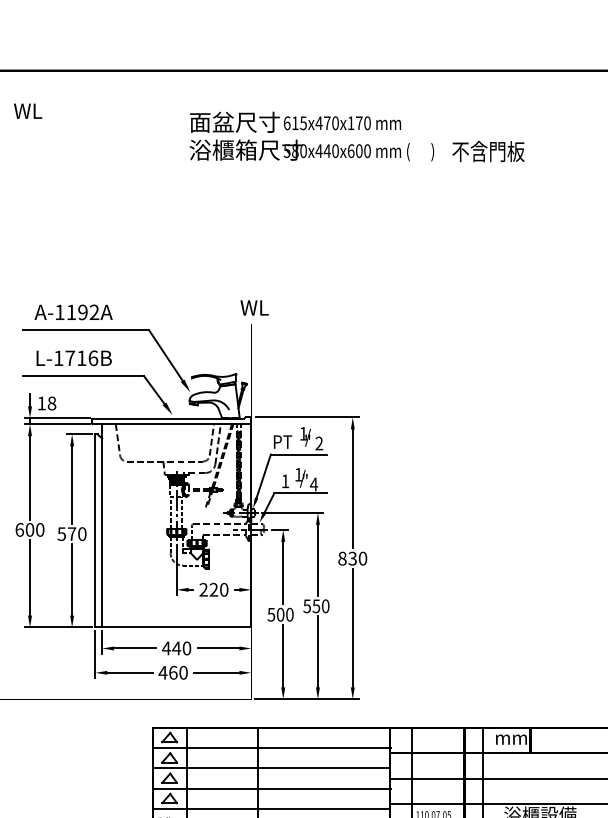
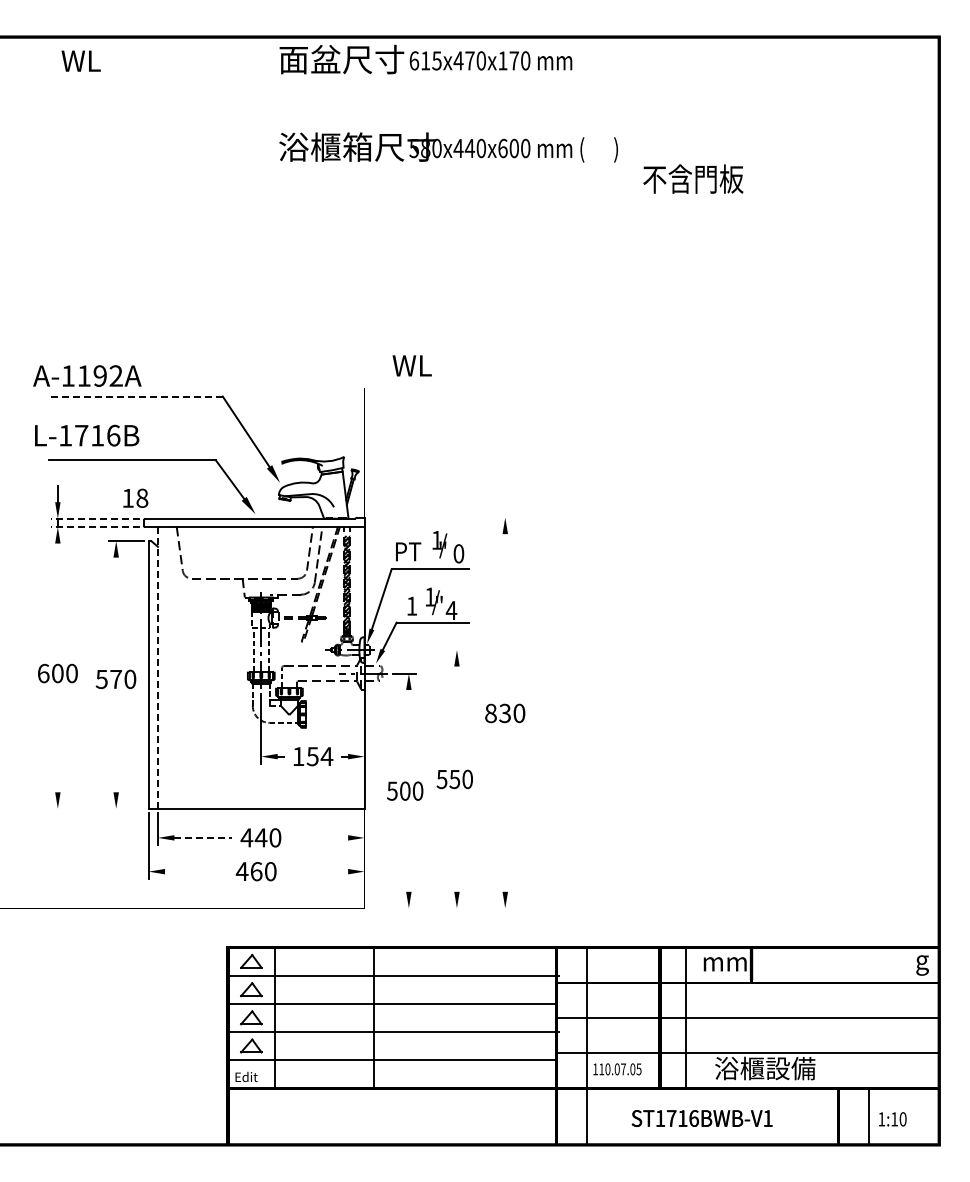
text: (27, 110) -> (80, 60), moved
text: (295, 122) -> (425, 59), moved
text: (488, 151) -> (693, 178), moved
text: (254, 307) -> (411, 365), moved
text: (73, 312) -> (87, 375), moved
line: (86, 330) -> (135, 396), solid -> dashed
text: (74, 358) -> (87, 435), moved
text: (47, 402) -> (135, 497), moved
line: (307, 417) -> (442, 517), removed
line: (57, 418) -> (95, 518), solid -> dashed
line: (57, 424) -> (95, 527), solid -> dashed
text: (319, 443) -> (458, 553), 2 -> 0
line: (29, 477) -> (57, 601), removed
line: (72, 485) -> (116, 611), removed
line: (352, 488) -> (505, 616), removed
line: (292, 513) -> (421, 650), removed
line: (102, 525) -> (158, 667), solid -> dashed
line: (317, 560) -> (456, 715), removed
line: (282, 572) -> (408, 732), removed
line: (29, 577) -> (57, 739), removed
line: (72, 579) -> (116, 742), removed
text: (213, 589) -> (312, 756), 220 -> 154
line: (57, 627) -> (96, 808), removed
line: (352, 627) -> (505, 809), removed
line: (135, 648) -> (203, 837), solid -> dashed
line: (218, 648) -> (319, 837), removed
line: (317, 651) -> (456, 842), removed
line: (282, 656) -> (408, 848), removed
line: (130, 672) -> (196, 871), removed
line: (216, 672) -> (316, 871), removed
line: (306, 699) -> (441, 908), removed

